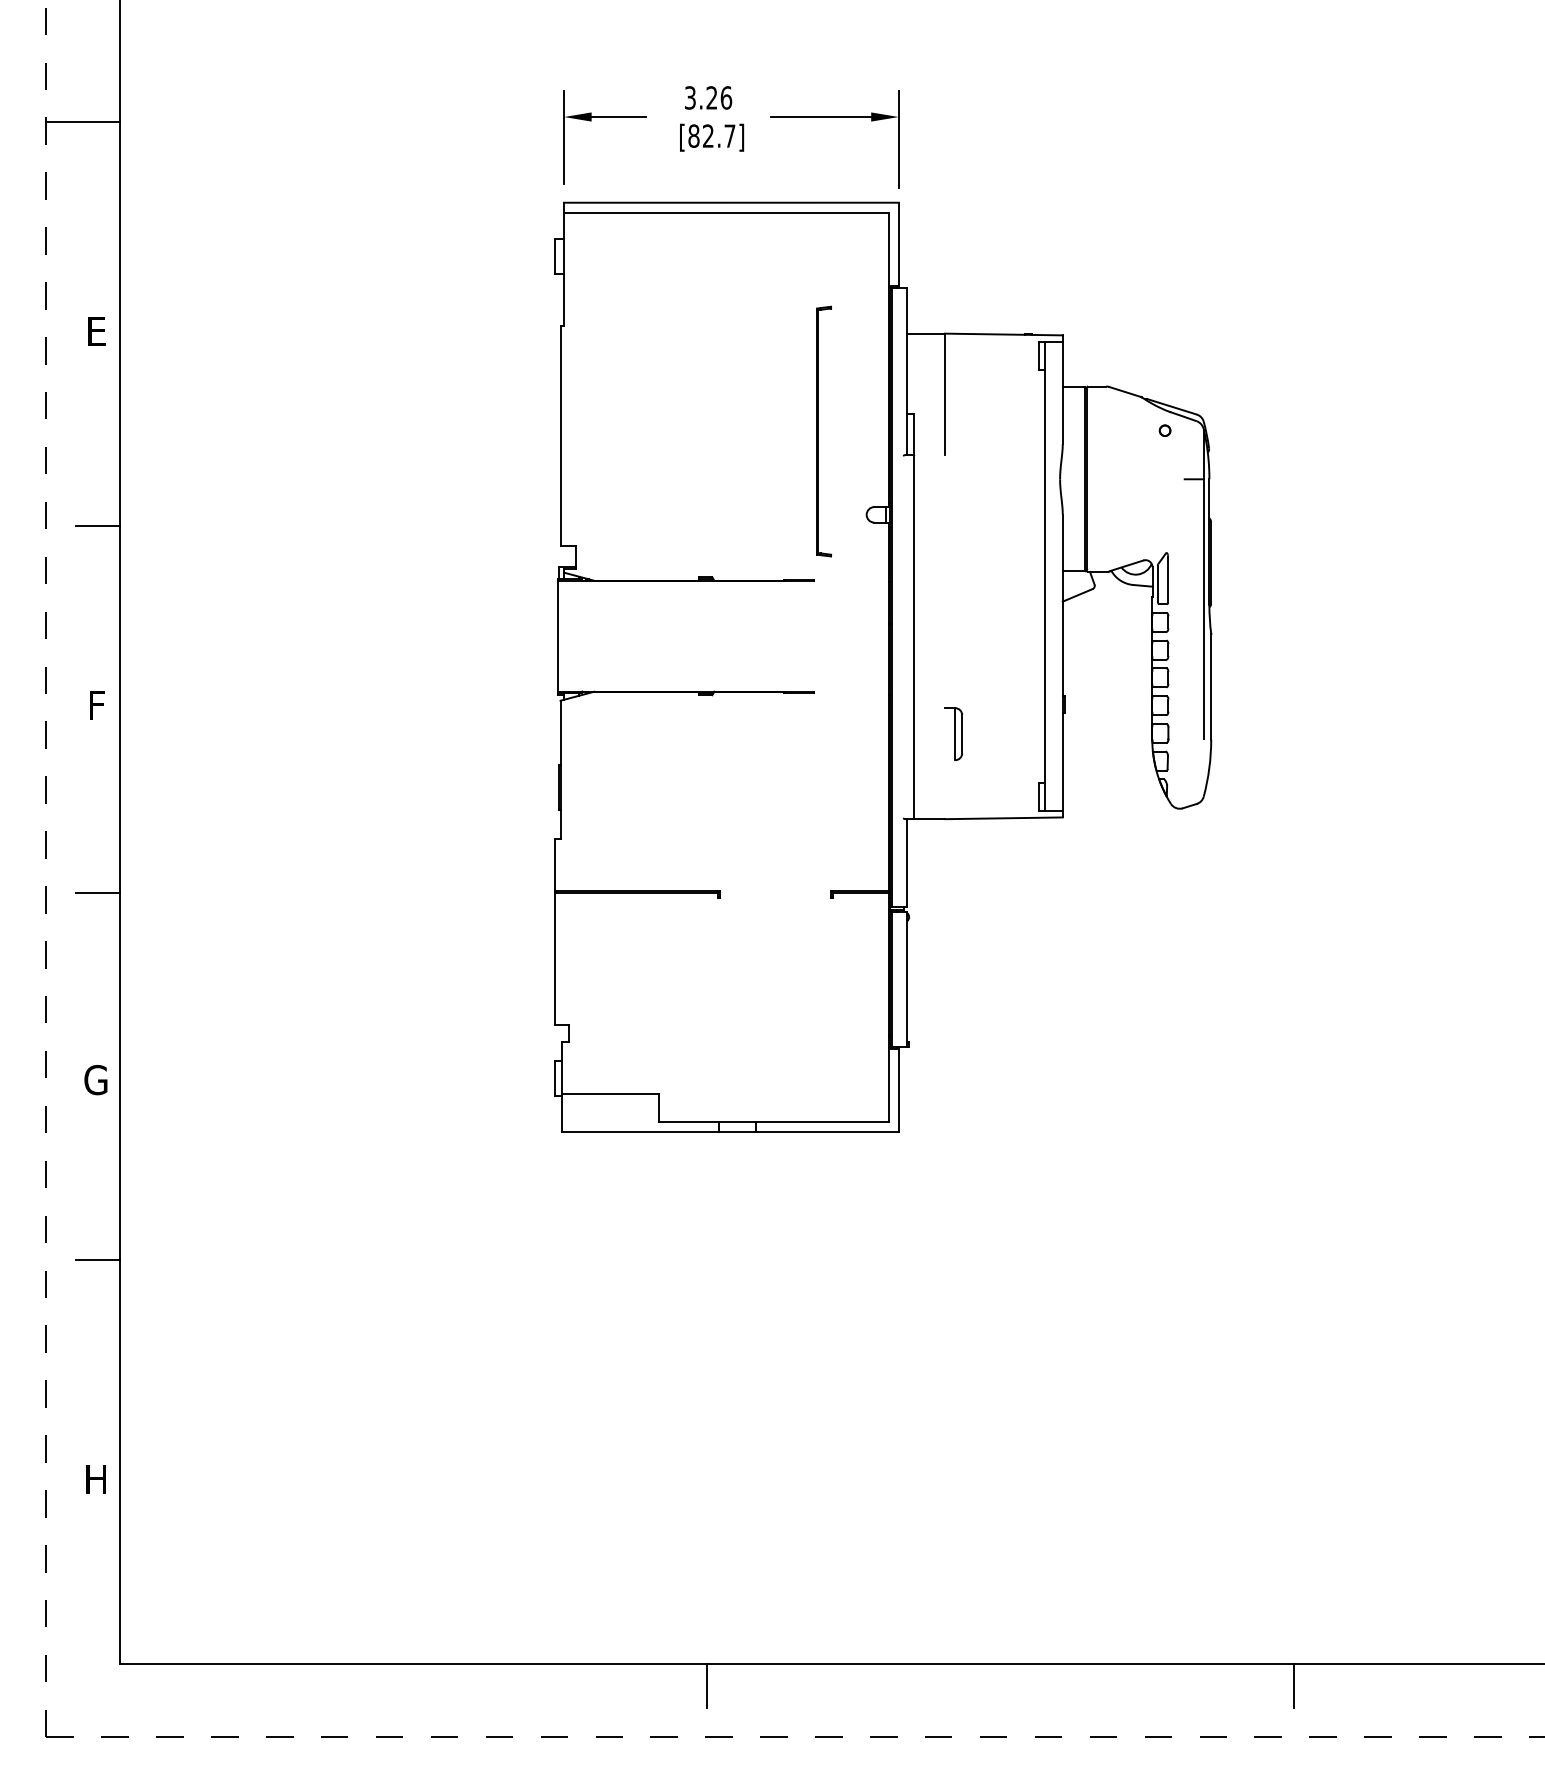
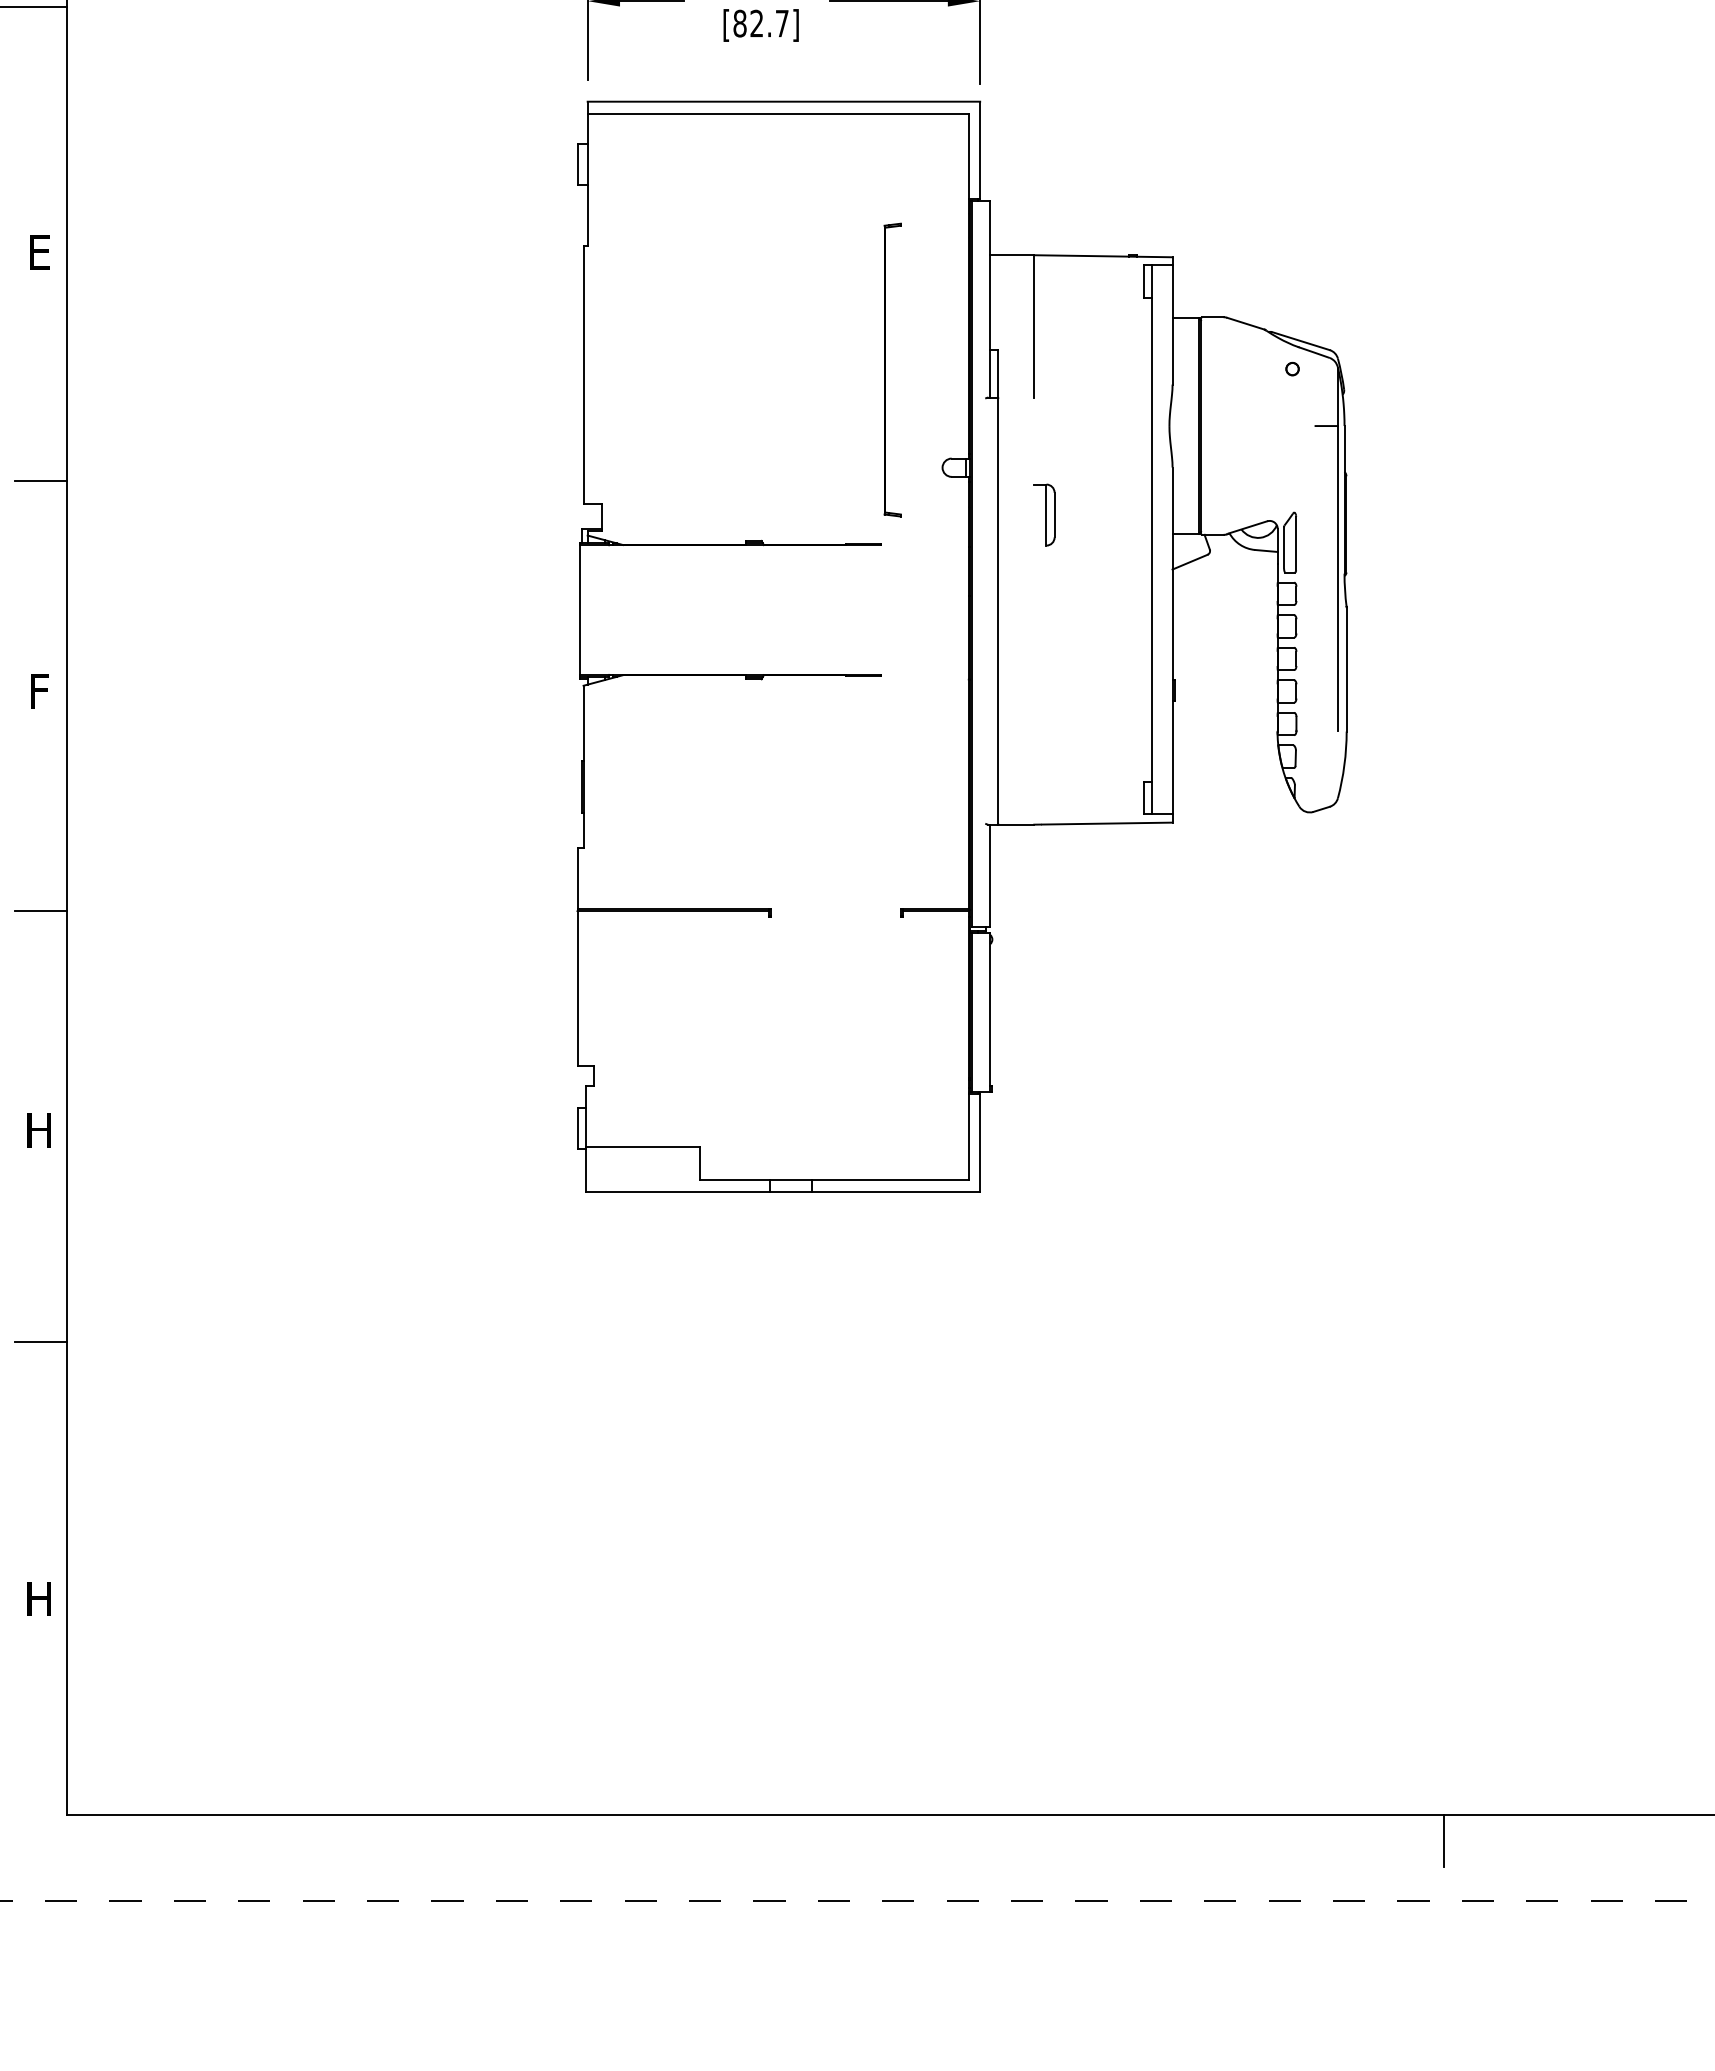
part: (953, 733) -> (1044, 514), moved
text: (95, 1079) -> (38, 1129), G -> H
line: (707, 1685) -> (755, 1840), removed

